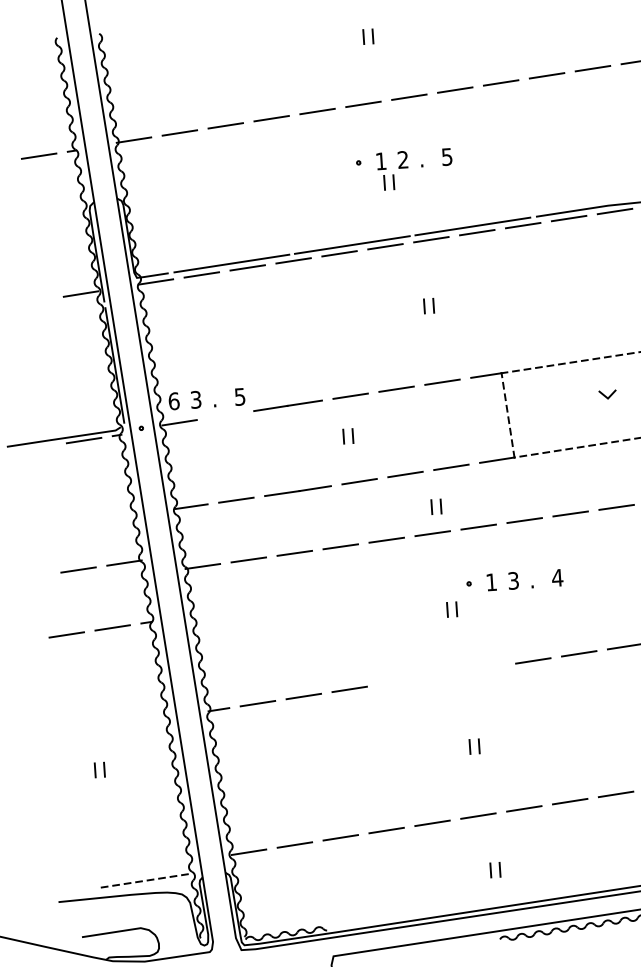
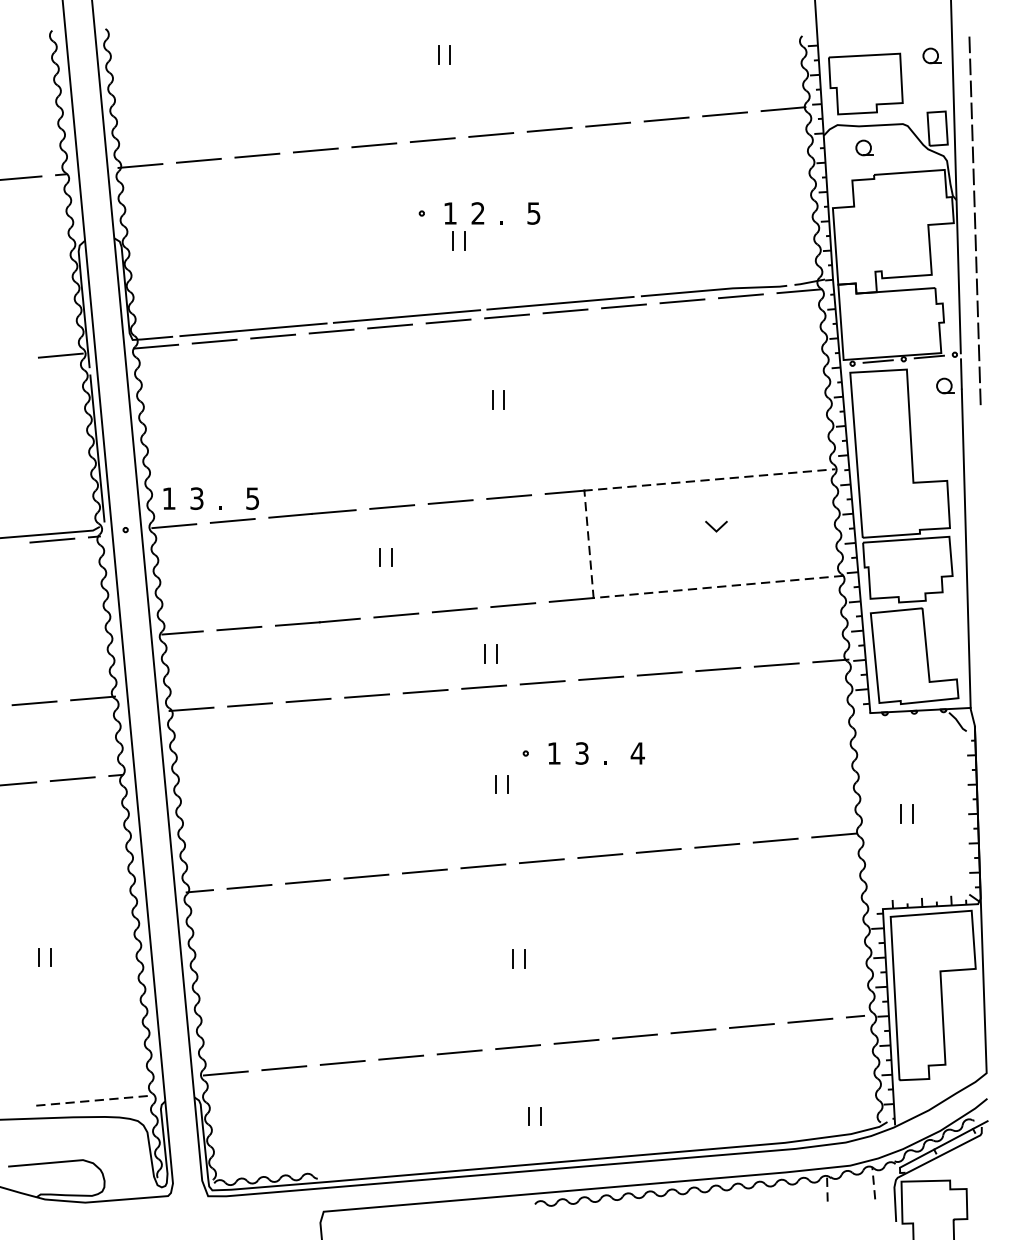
text: (174, 401) -> (169, 498), 6 -> 1
line: (225, 415) -> (232, 520), added
line: (487, 668) -> (541, 861), added
line: (441, 675) -> (483, 866), added
line: (395, 682) -> (424, 871), added

